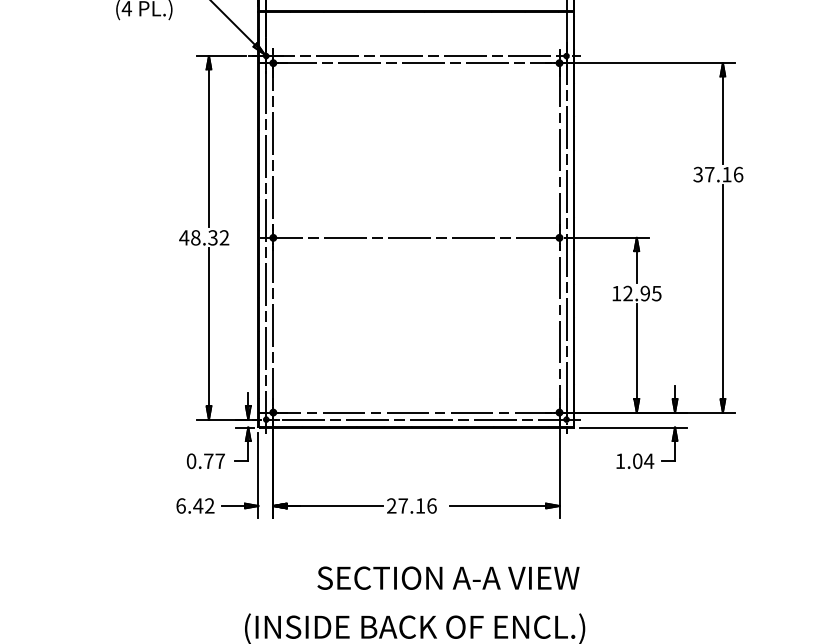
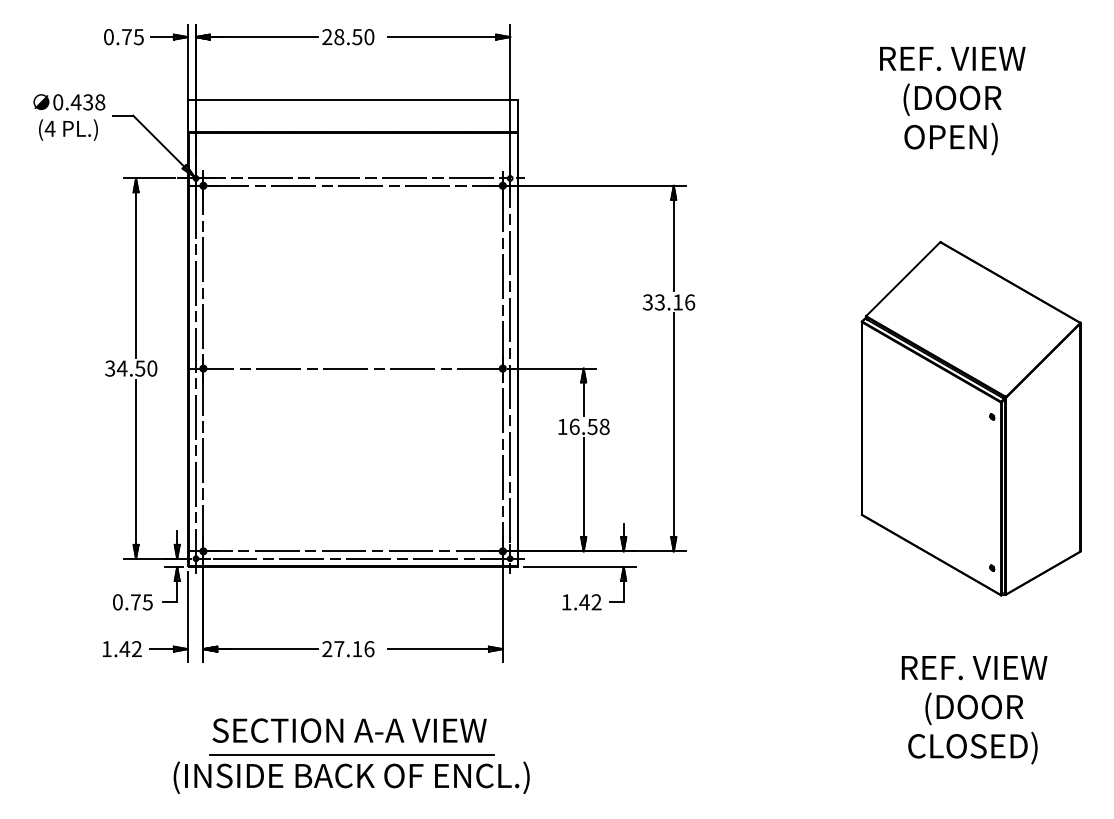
text: (709, 174) -> (659, 302), 37.16 -> 33.16
text: (203, 237) -> (130, 368), 48.32 -> 34.50
text: (642, 293) -> (589, 426), 12.95 -> 16.58
text: (219, 461) -> (147, 602), 0.77 -> 0.75
text: (643, 461) -> (590, 602), 1.04 -> 1.42
text: (180, 506) -> (106, 649), 6.42 -> 1.42
text: (448, 578) -> (349, 730), moved
line: (414, 606) -> (351, 754), added

